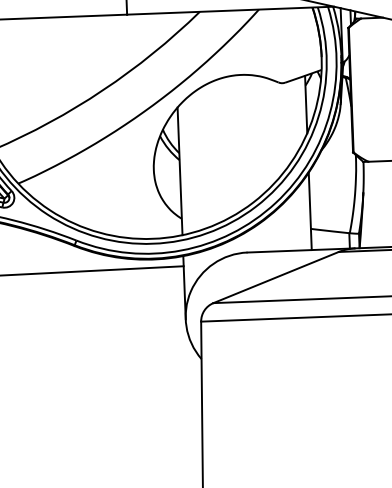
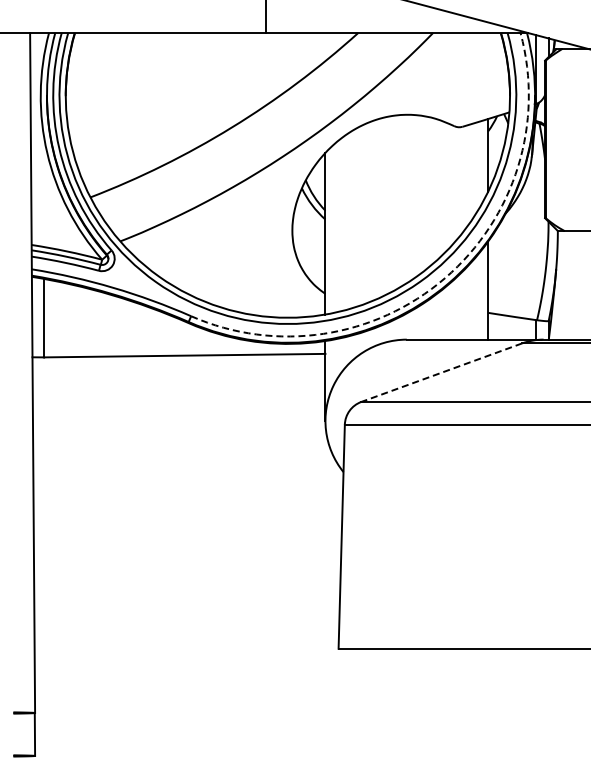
arc: (275, 203) -> (444, 278), solid -> dashed
line: (275, 277) -> (441, 372), solid -> dashed

